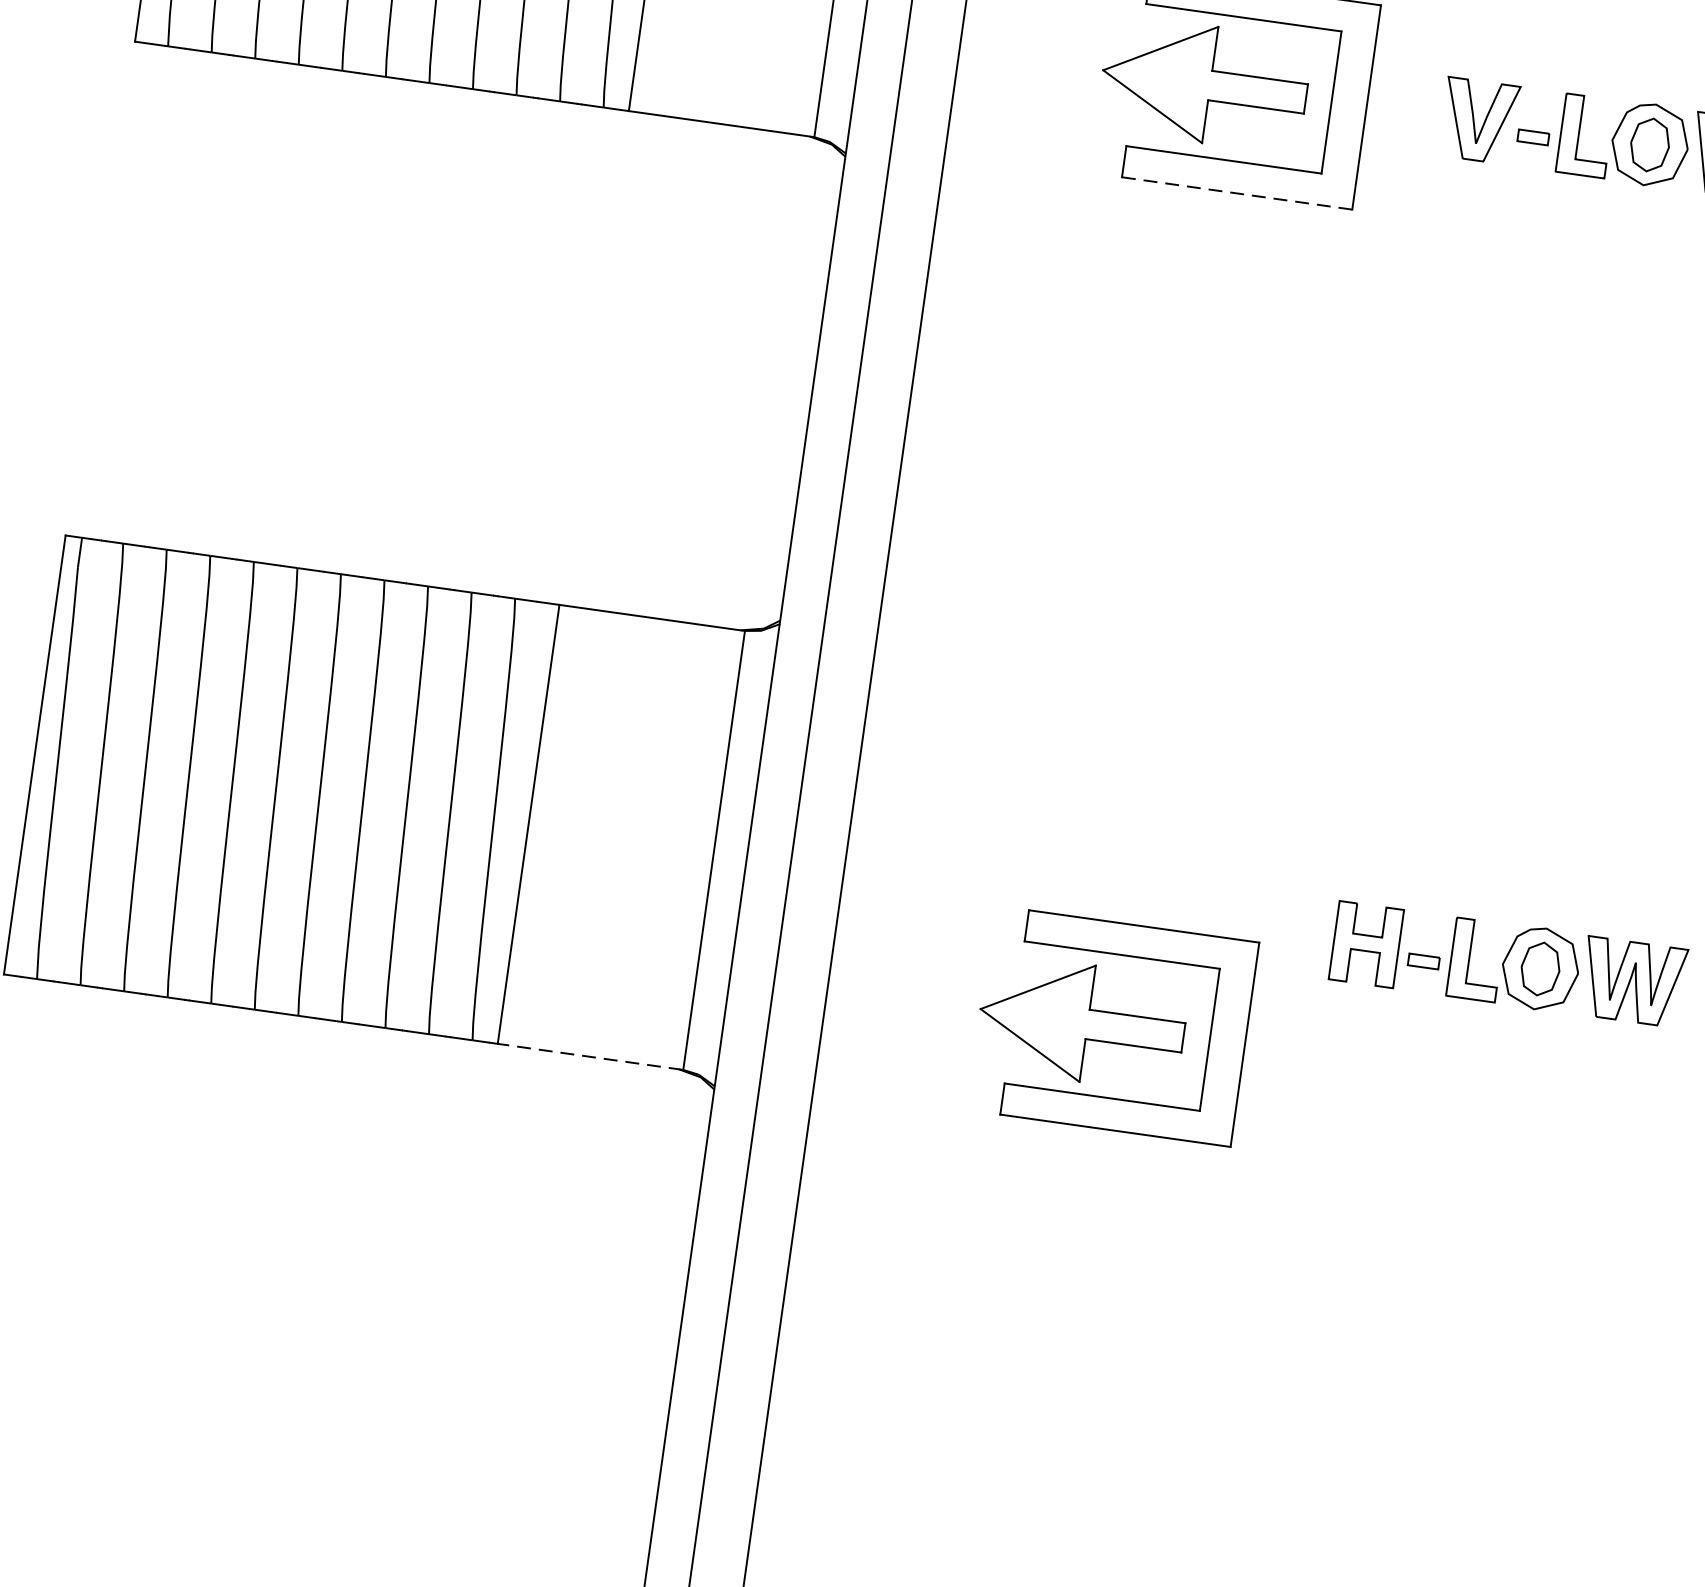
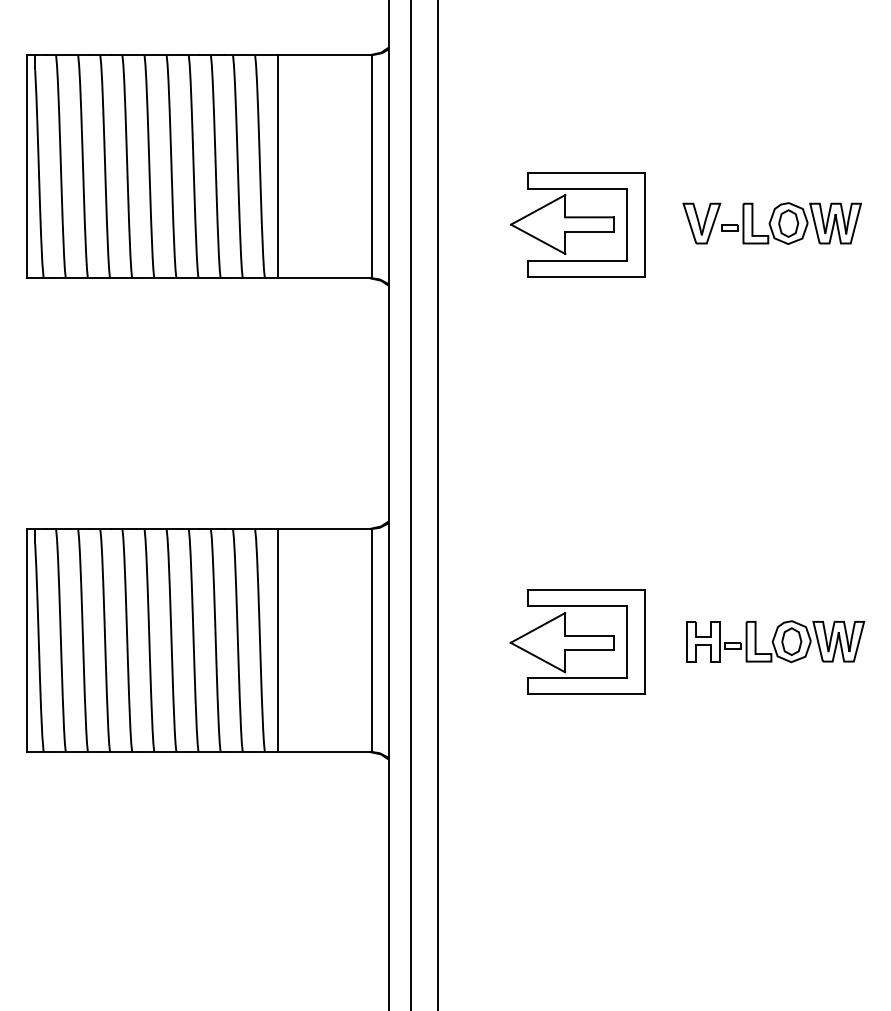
line: (1235, 192) -> (585, 276), dashed -> solid
part: (1112, 1024) -> (577, 641), moved
line: (590, 1055) -> (324, 751), dashed -> solid

